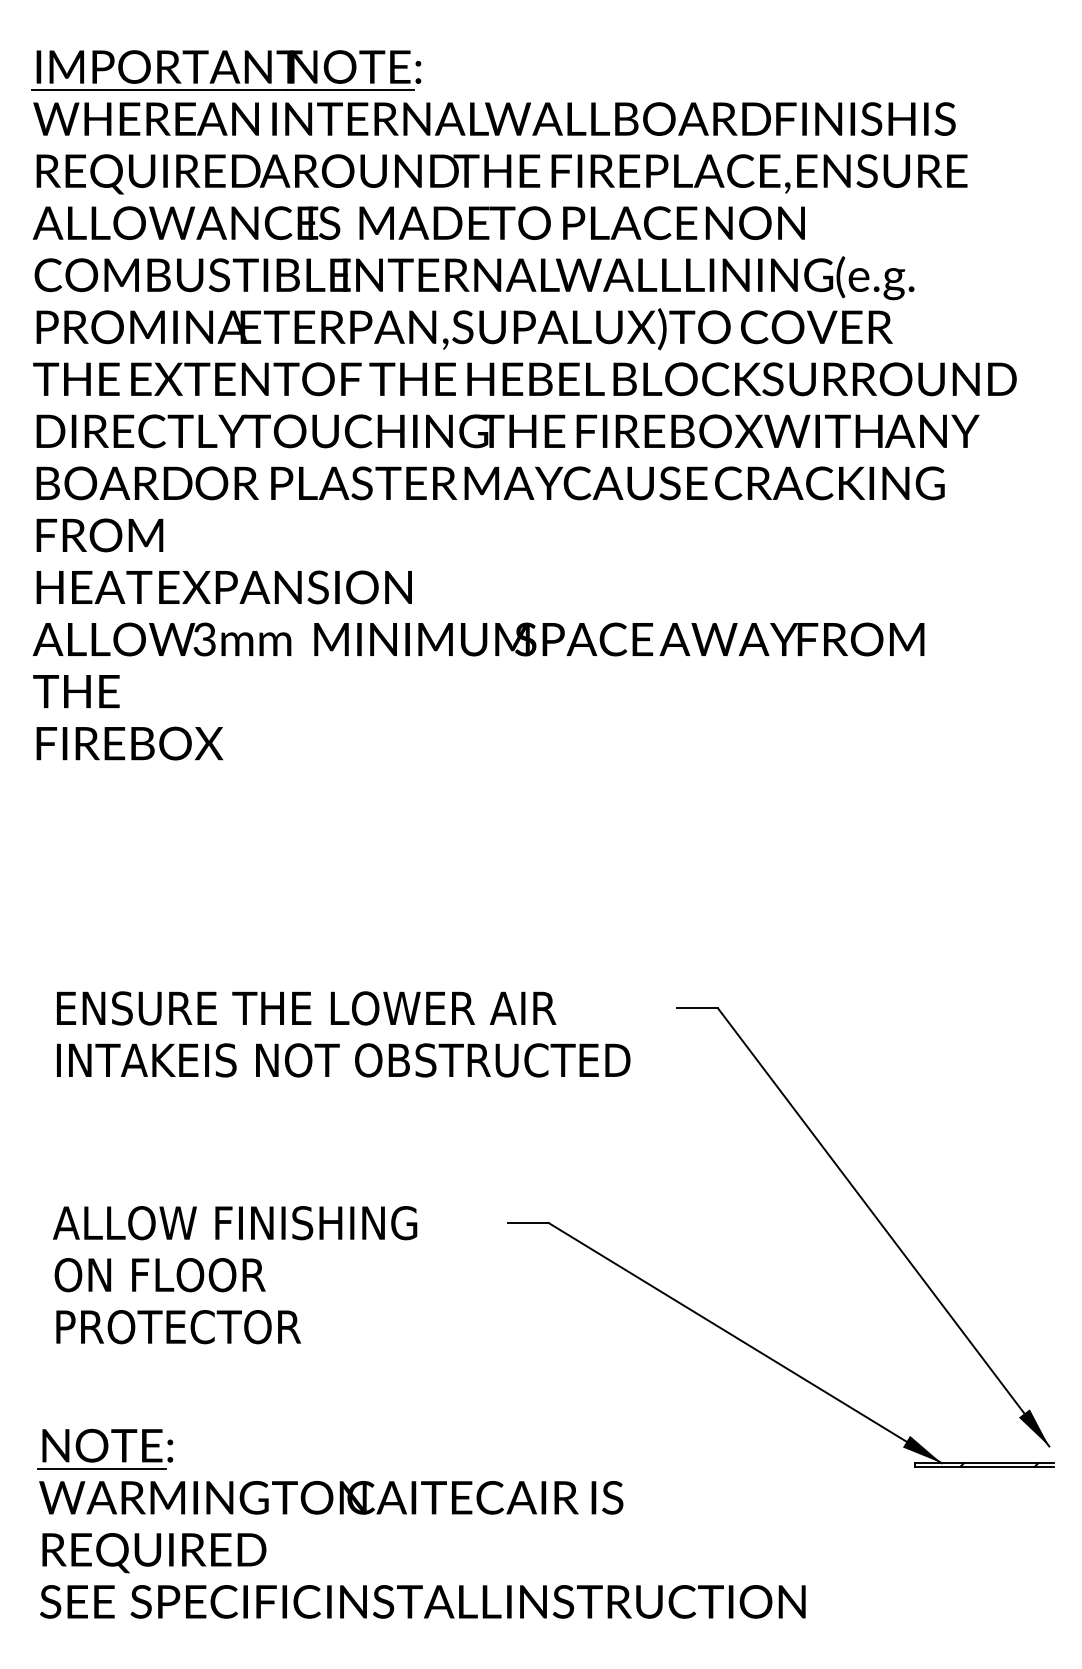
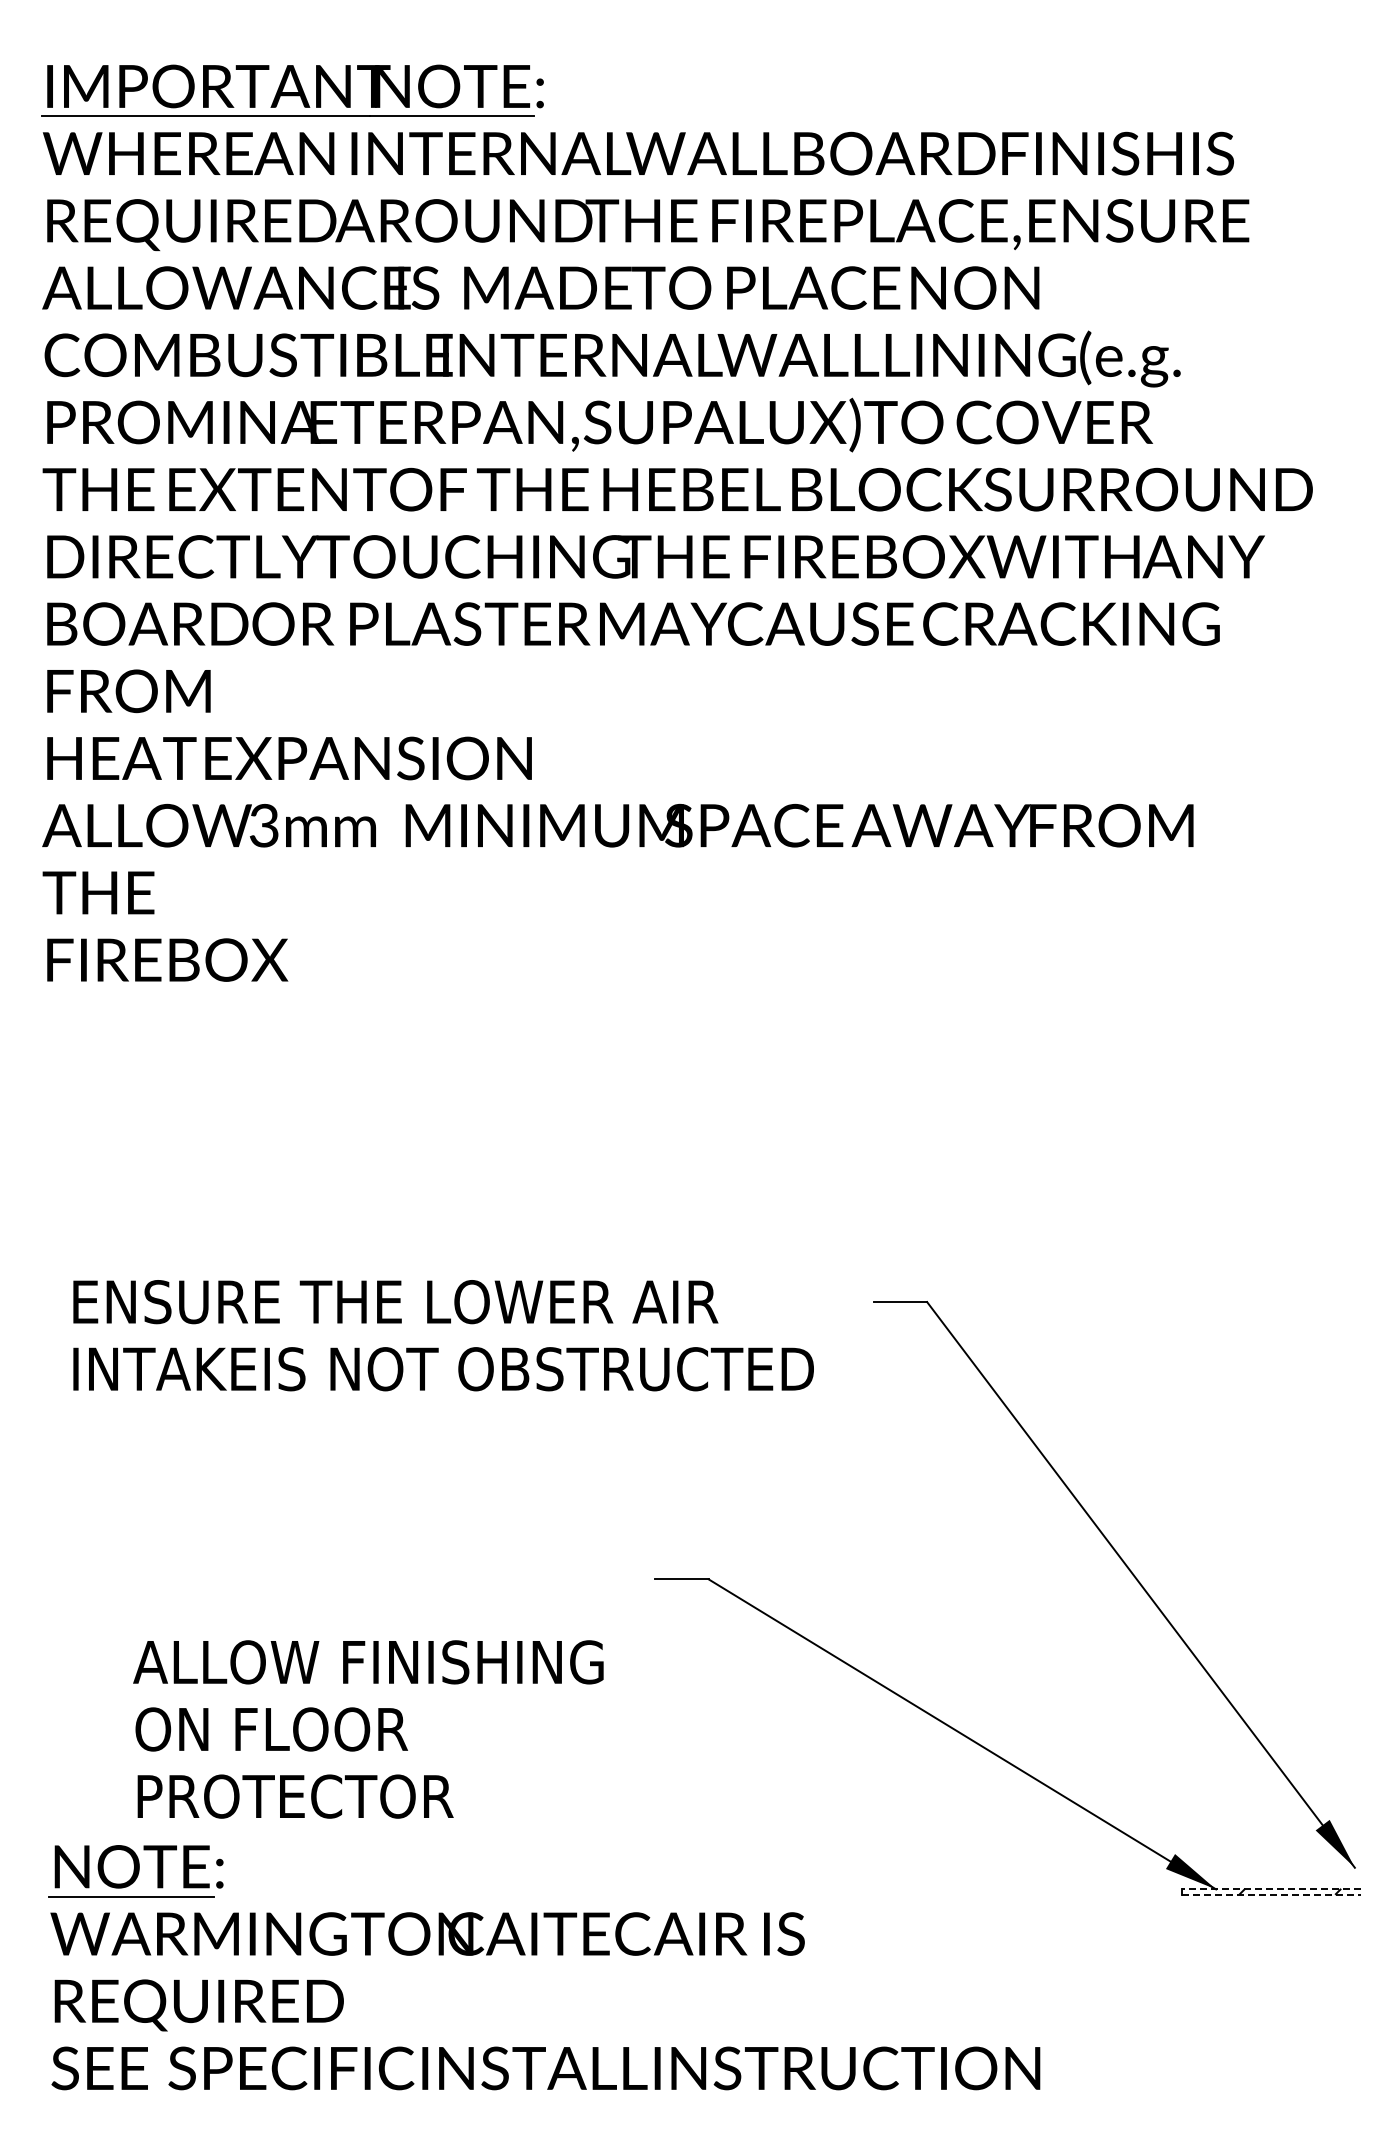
text: (235, 1275) -> (368, 1729), moved
line: (984, 1462) -> (1271, 1888), solid -> dashed
line: (984, 1467) -> (1271, 1894), solid -> dashed

